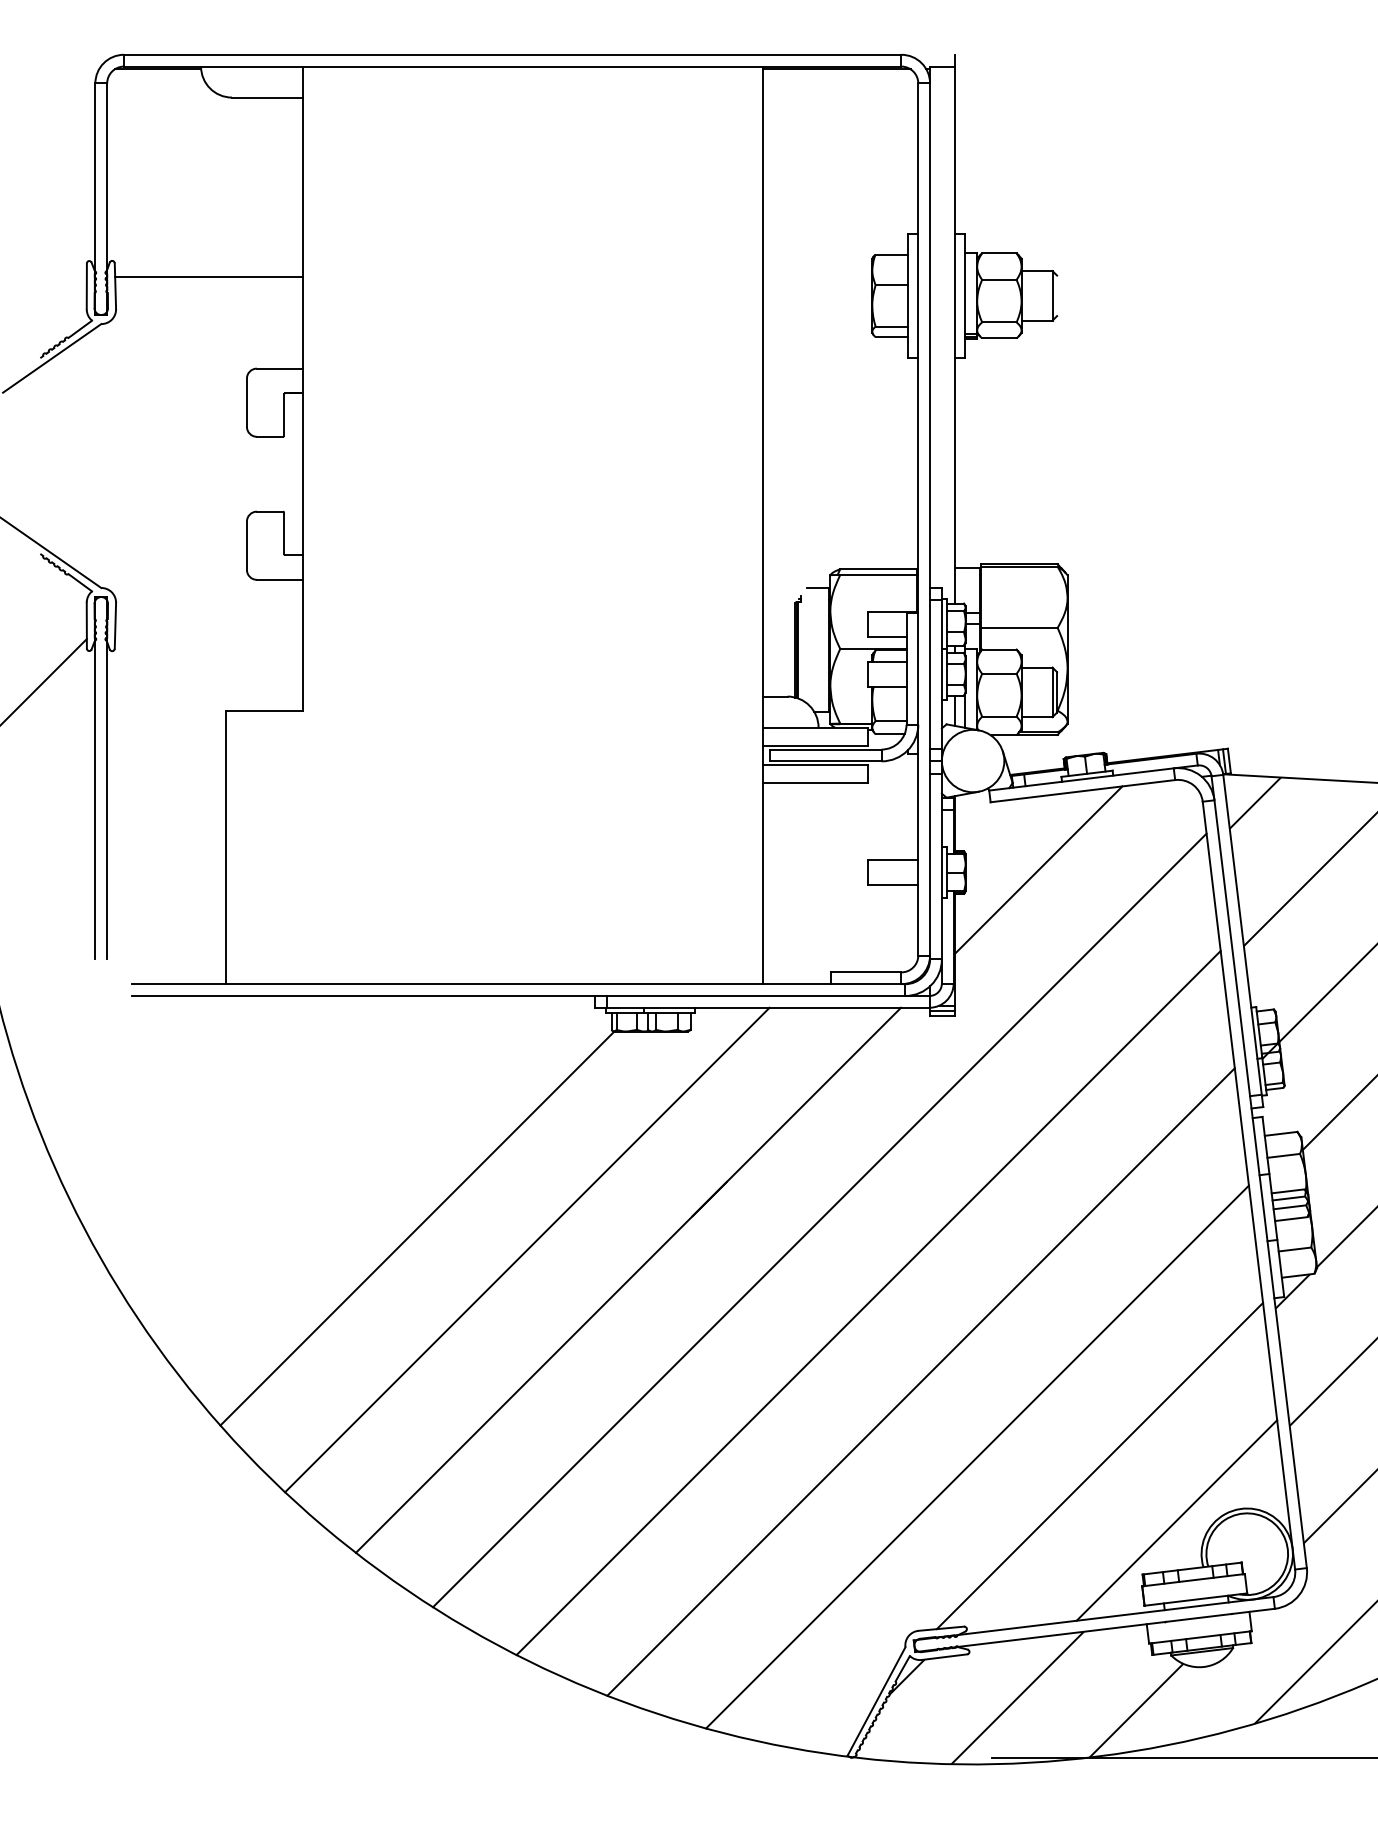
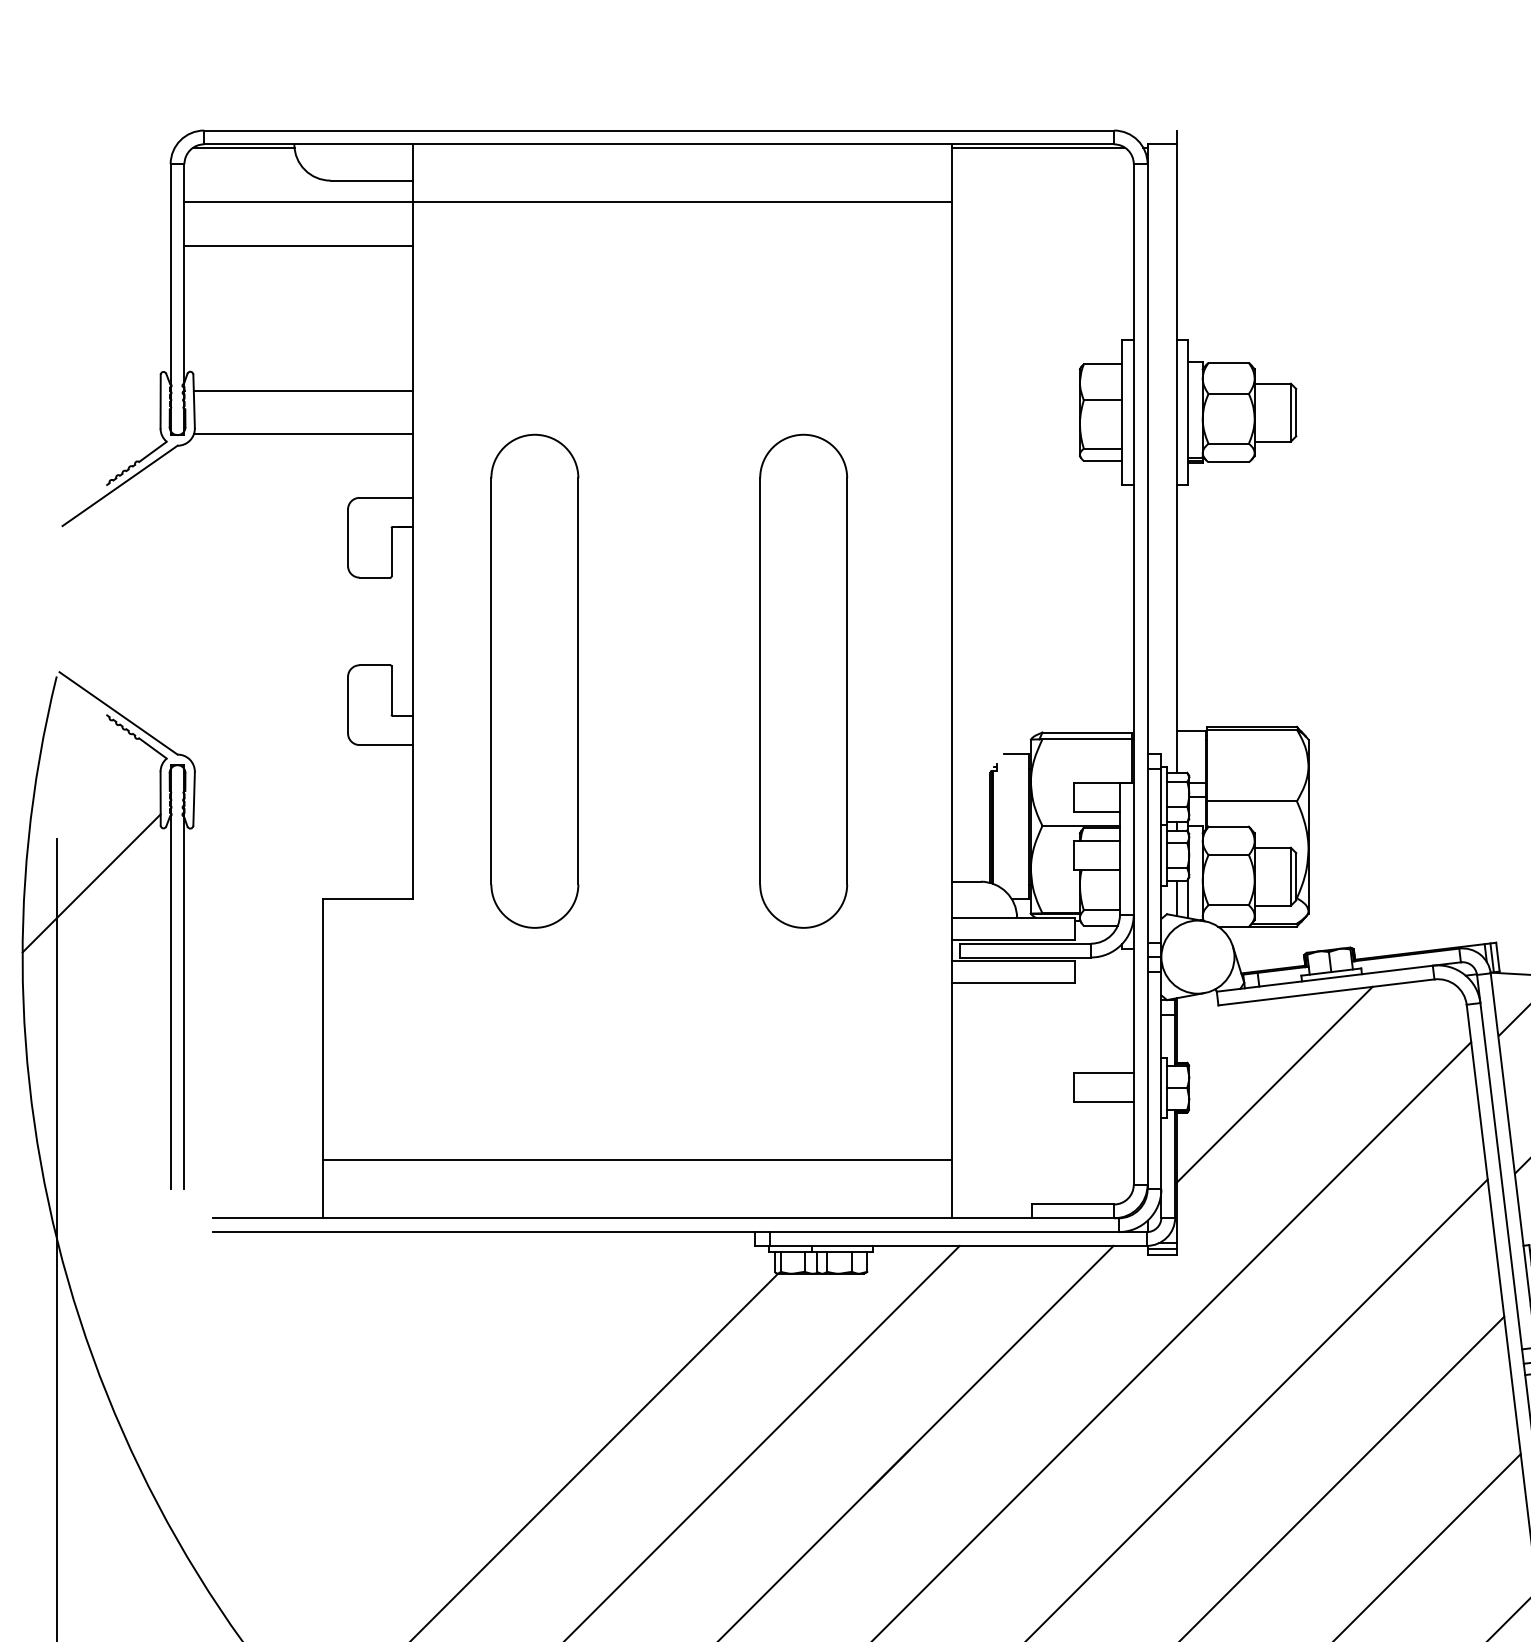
line: (435, 116) -> (568, 202), added
line: (204, 153) -> (298, 246), added
line: (1057, 295) -> (1296, 412), added
line: (208, 314) -> (303, 434), added
part: (406, 524) -> (534, 680), added
part: (636, 524) -> (803, 680), added
line: (494, 934) -> (637, 1160), added

